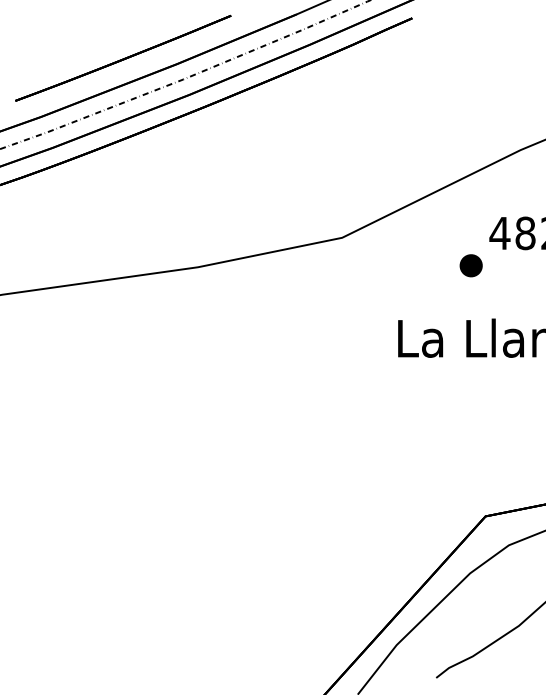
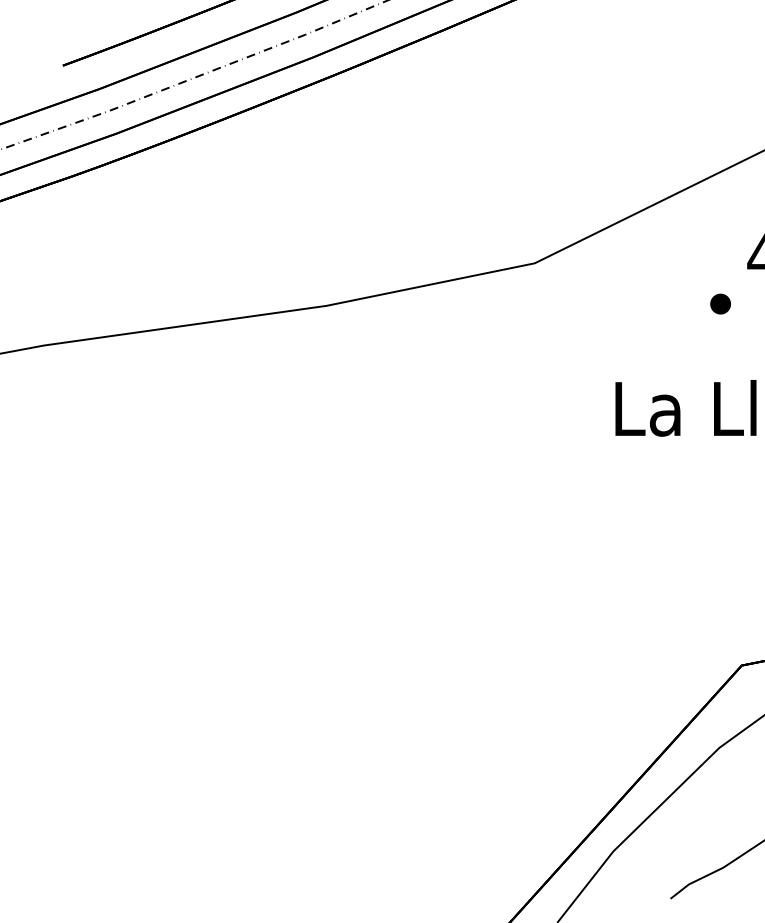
part: (470, 266) -> (719, 304), size x0.62

